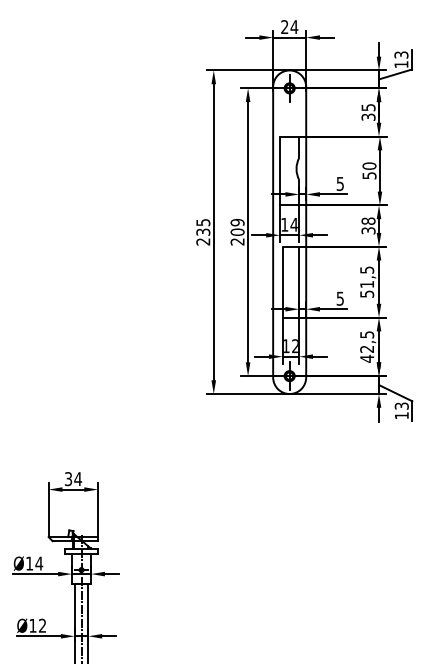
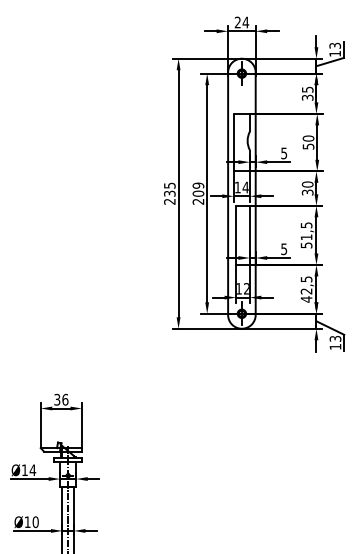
text: (368, 221) -> (307, 184), 38 -> 30
text: (78, 478) -> (65, 399), 34 -> 36
text: (42, 626) -> (35, 522), Ø12 -> Ø10

